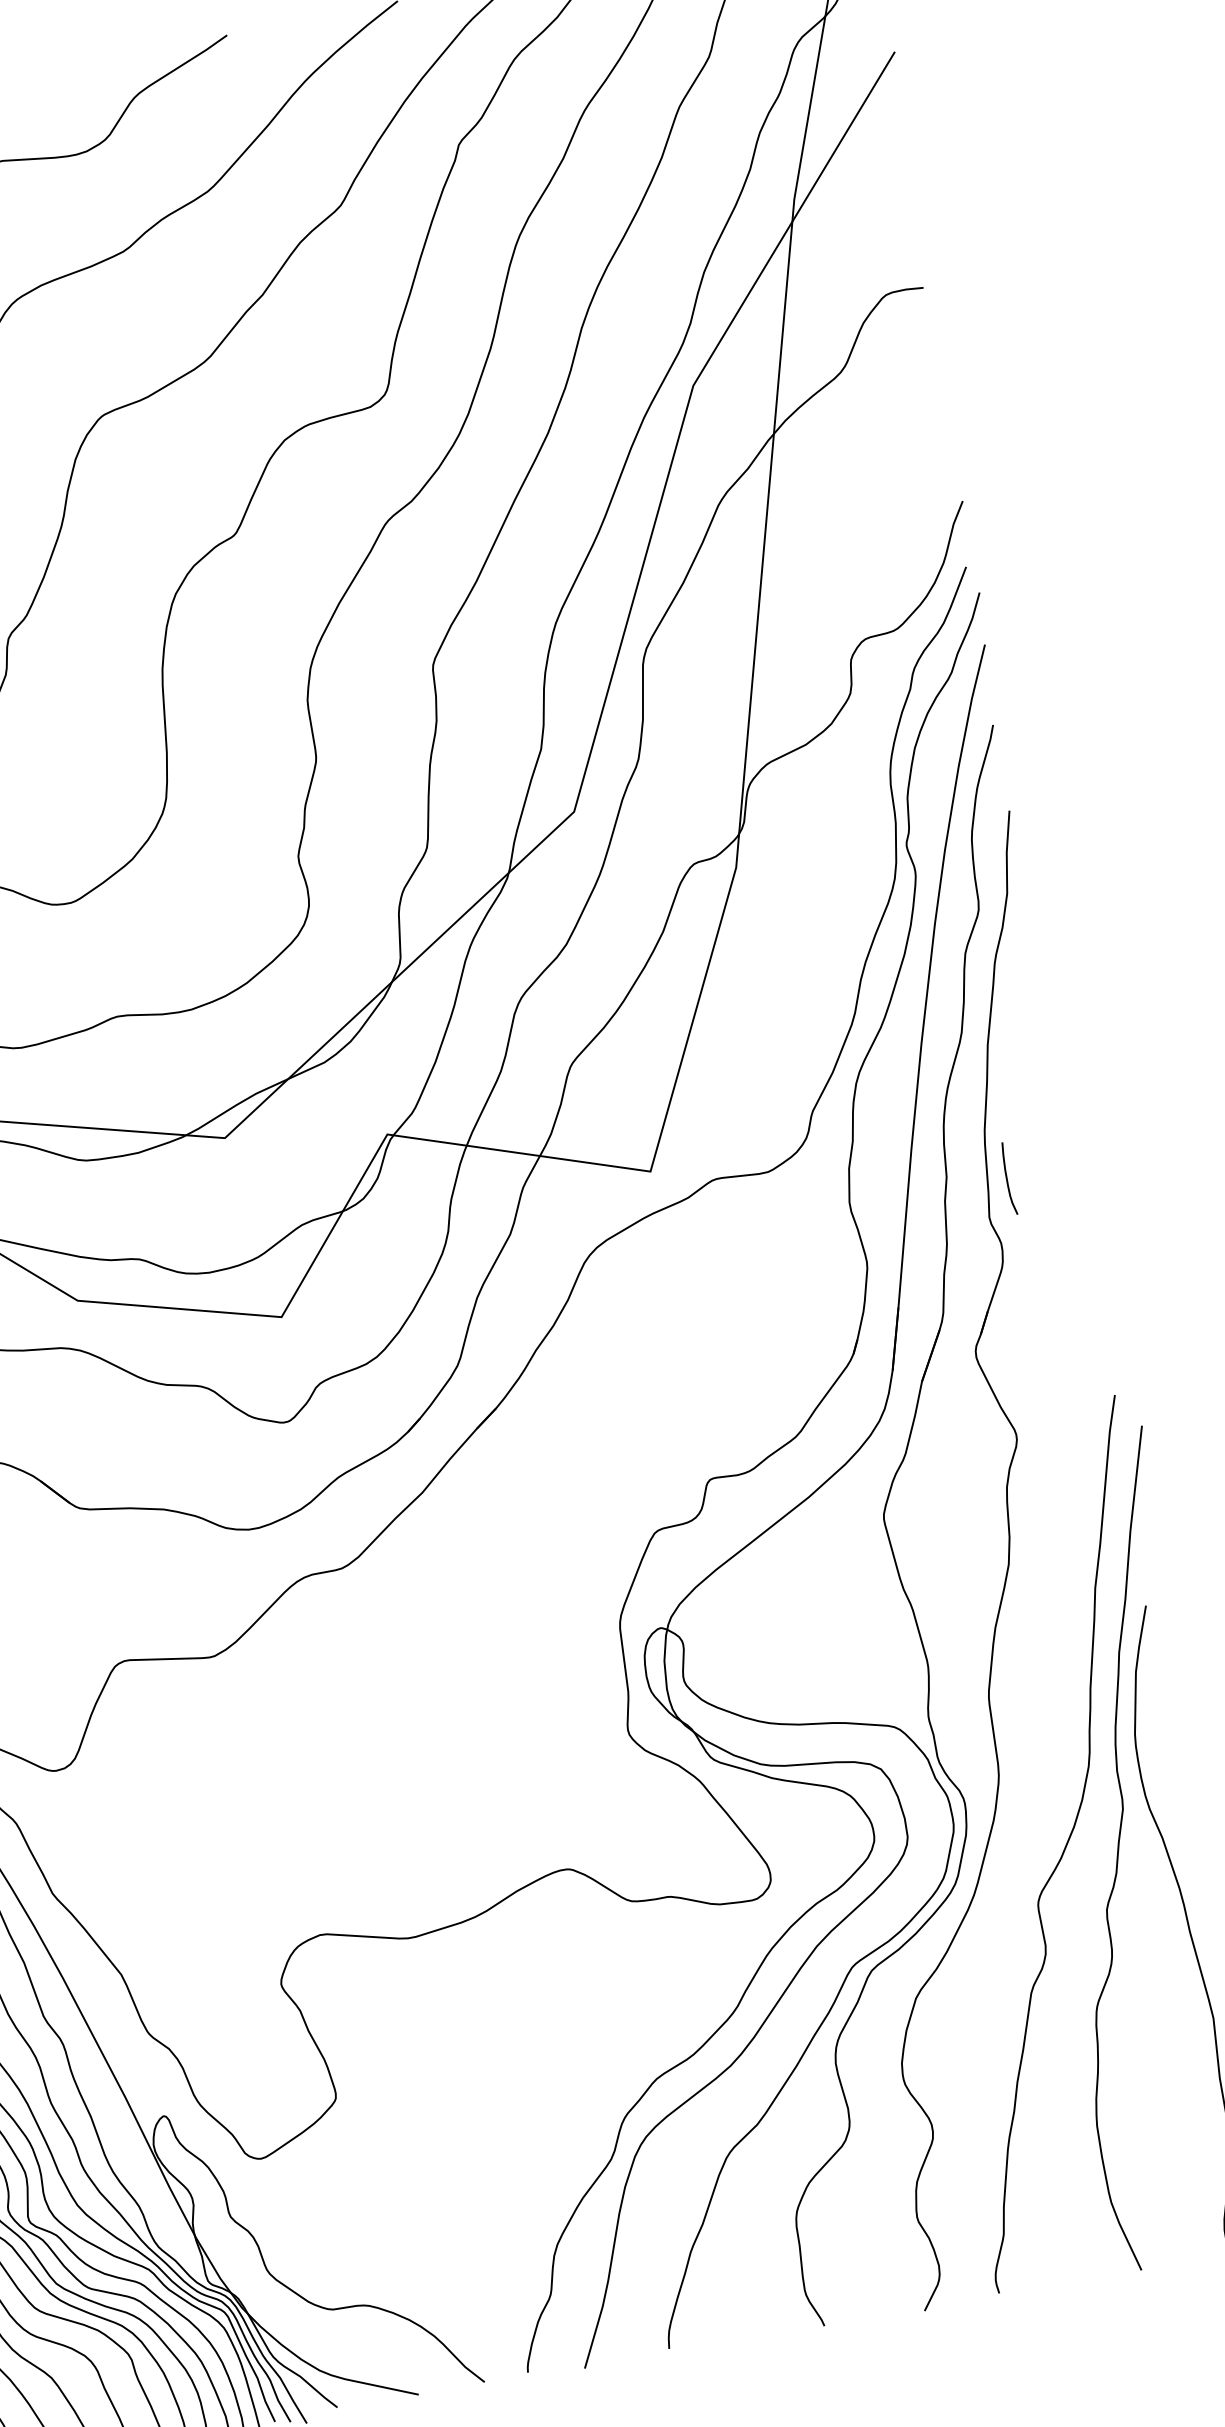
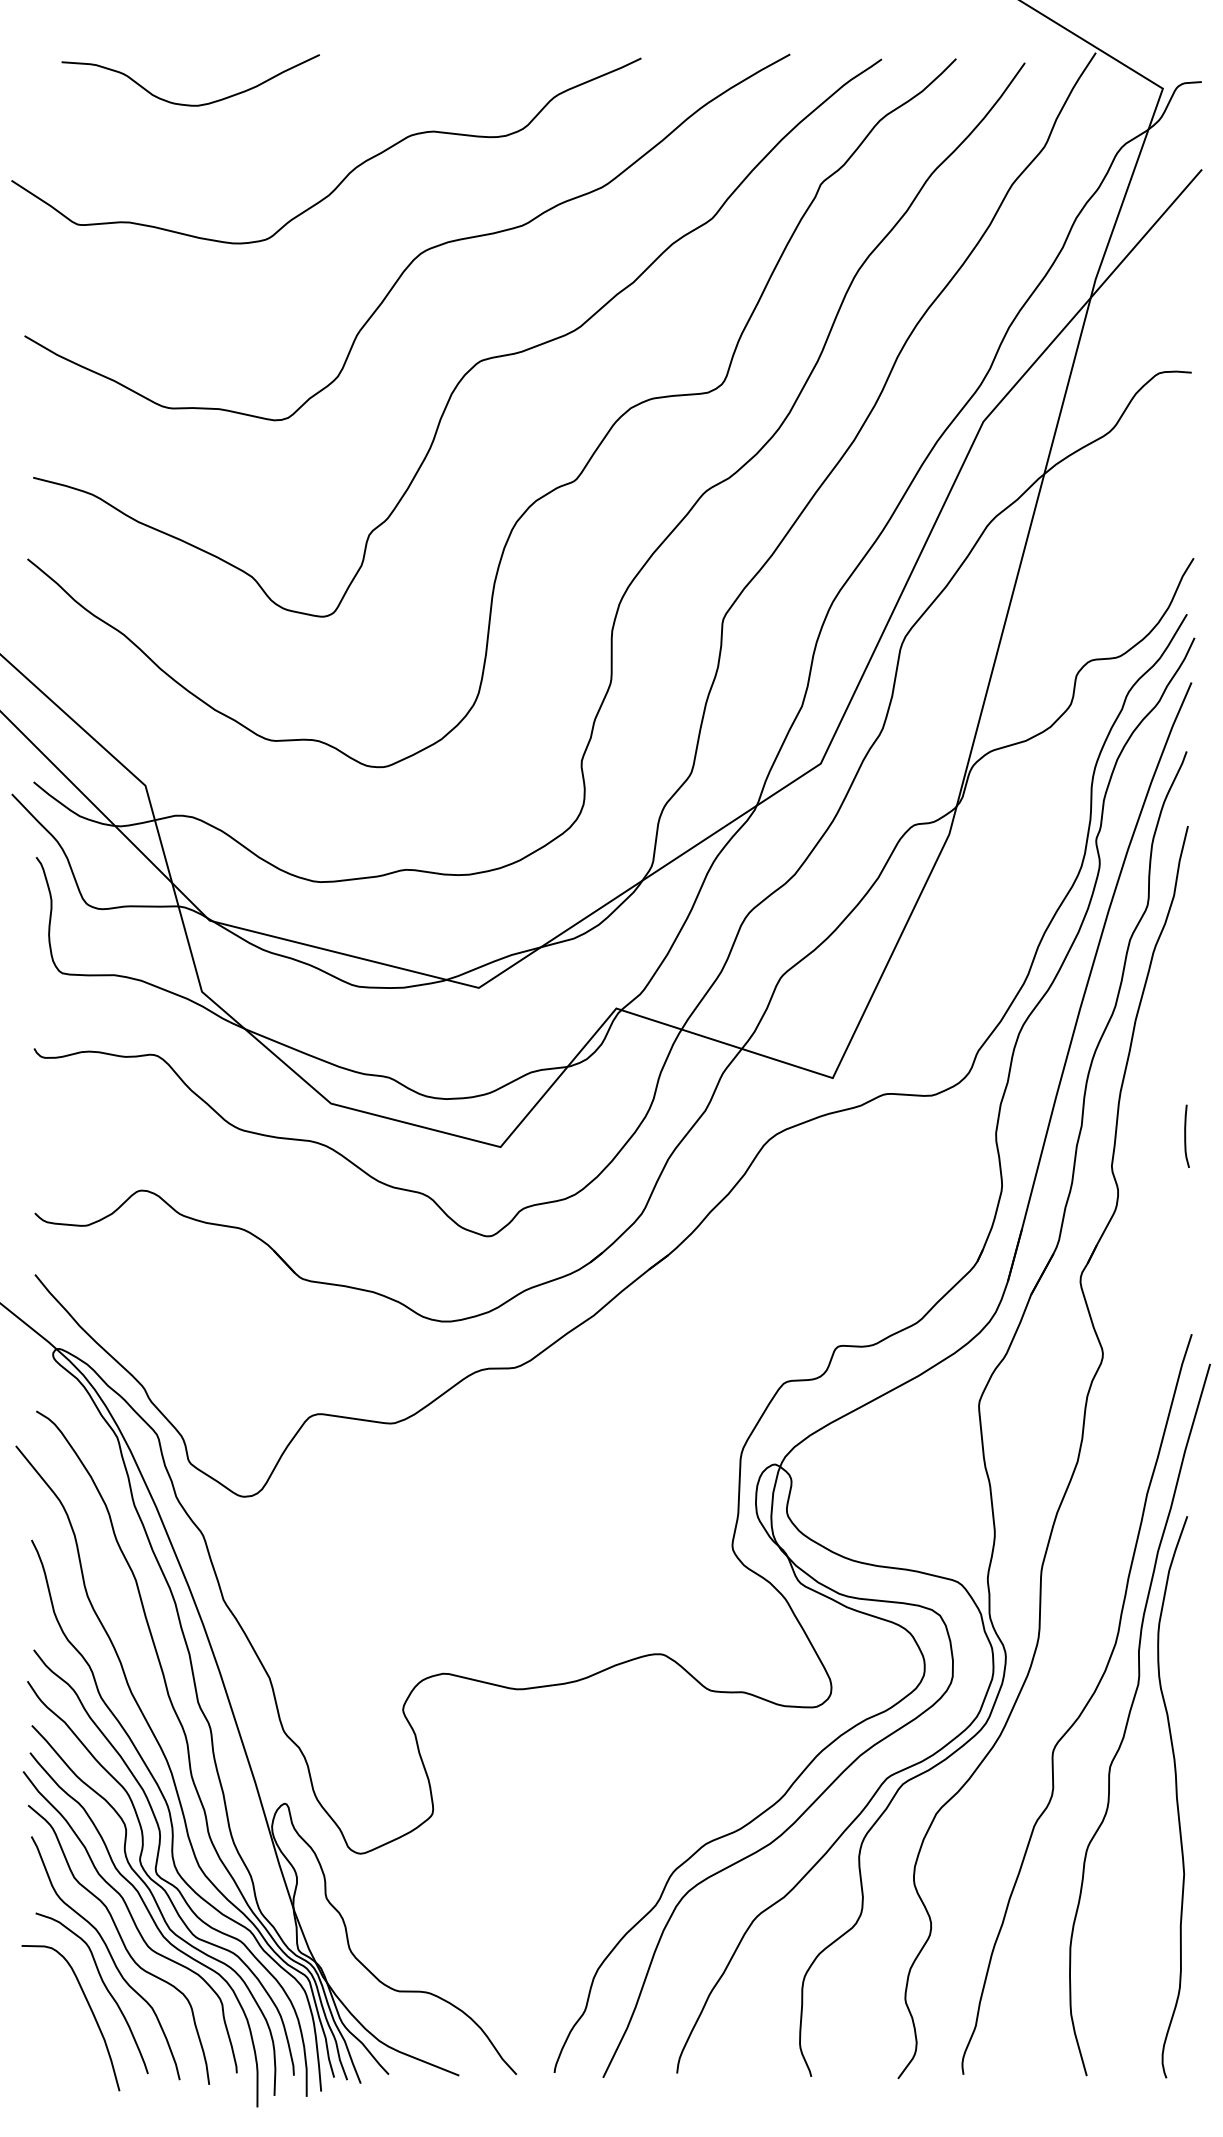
curve: (1008, 1177) -> (1186, 1135), moved

